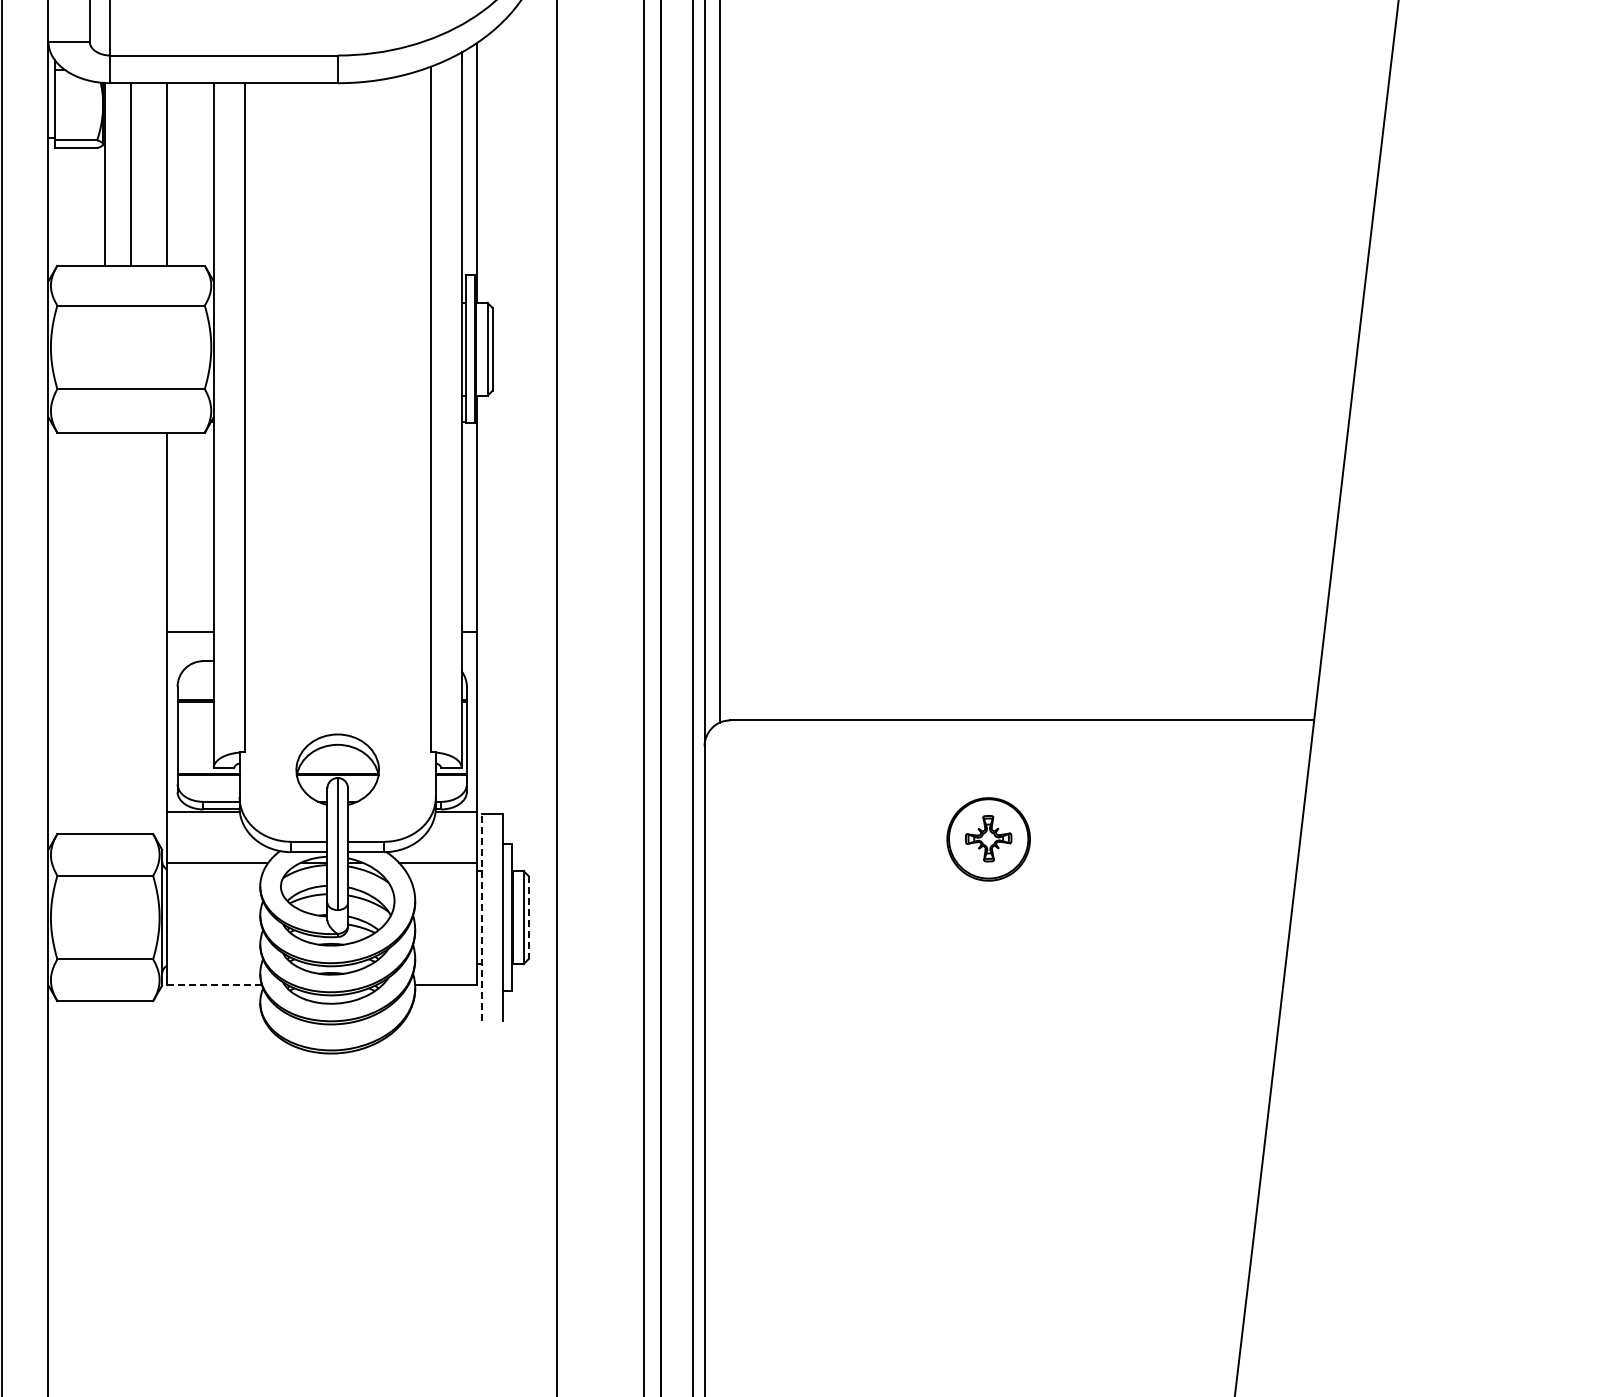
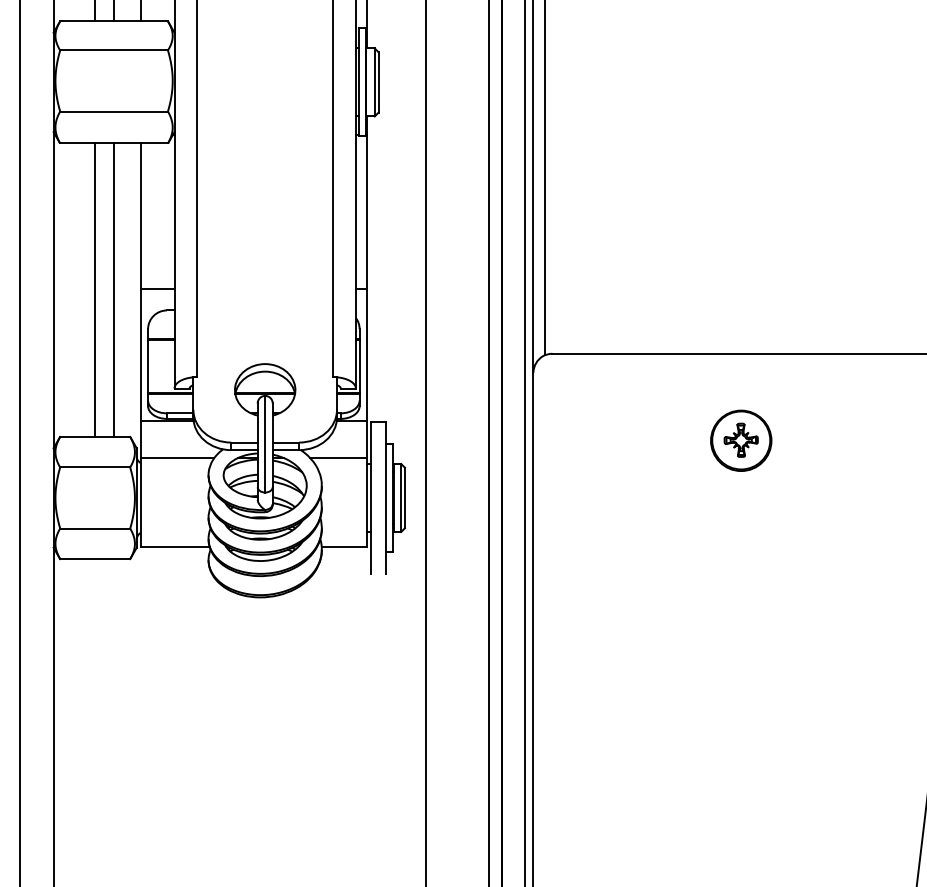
line: (105, 633) -> (95, 290), added
line: (131, 633) -> (114, 290), added
line: (482, 917) -> (371, 497), dashed -> solid
line: (528, 918) -> (404, 498), dashed -> solid
line: (214, 985) -> (175, 547), dashed -> solid

